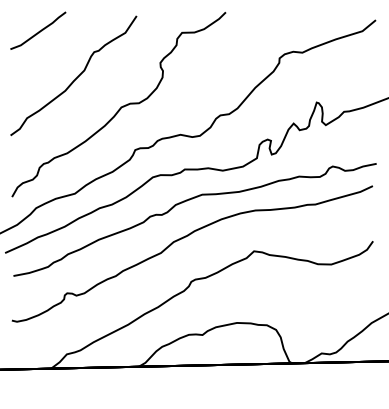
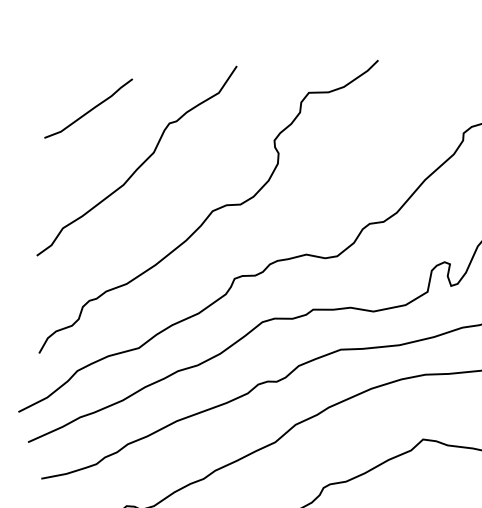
curve: (39, 30) -> (90, 108), moved

